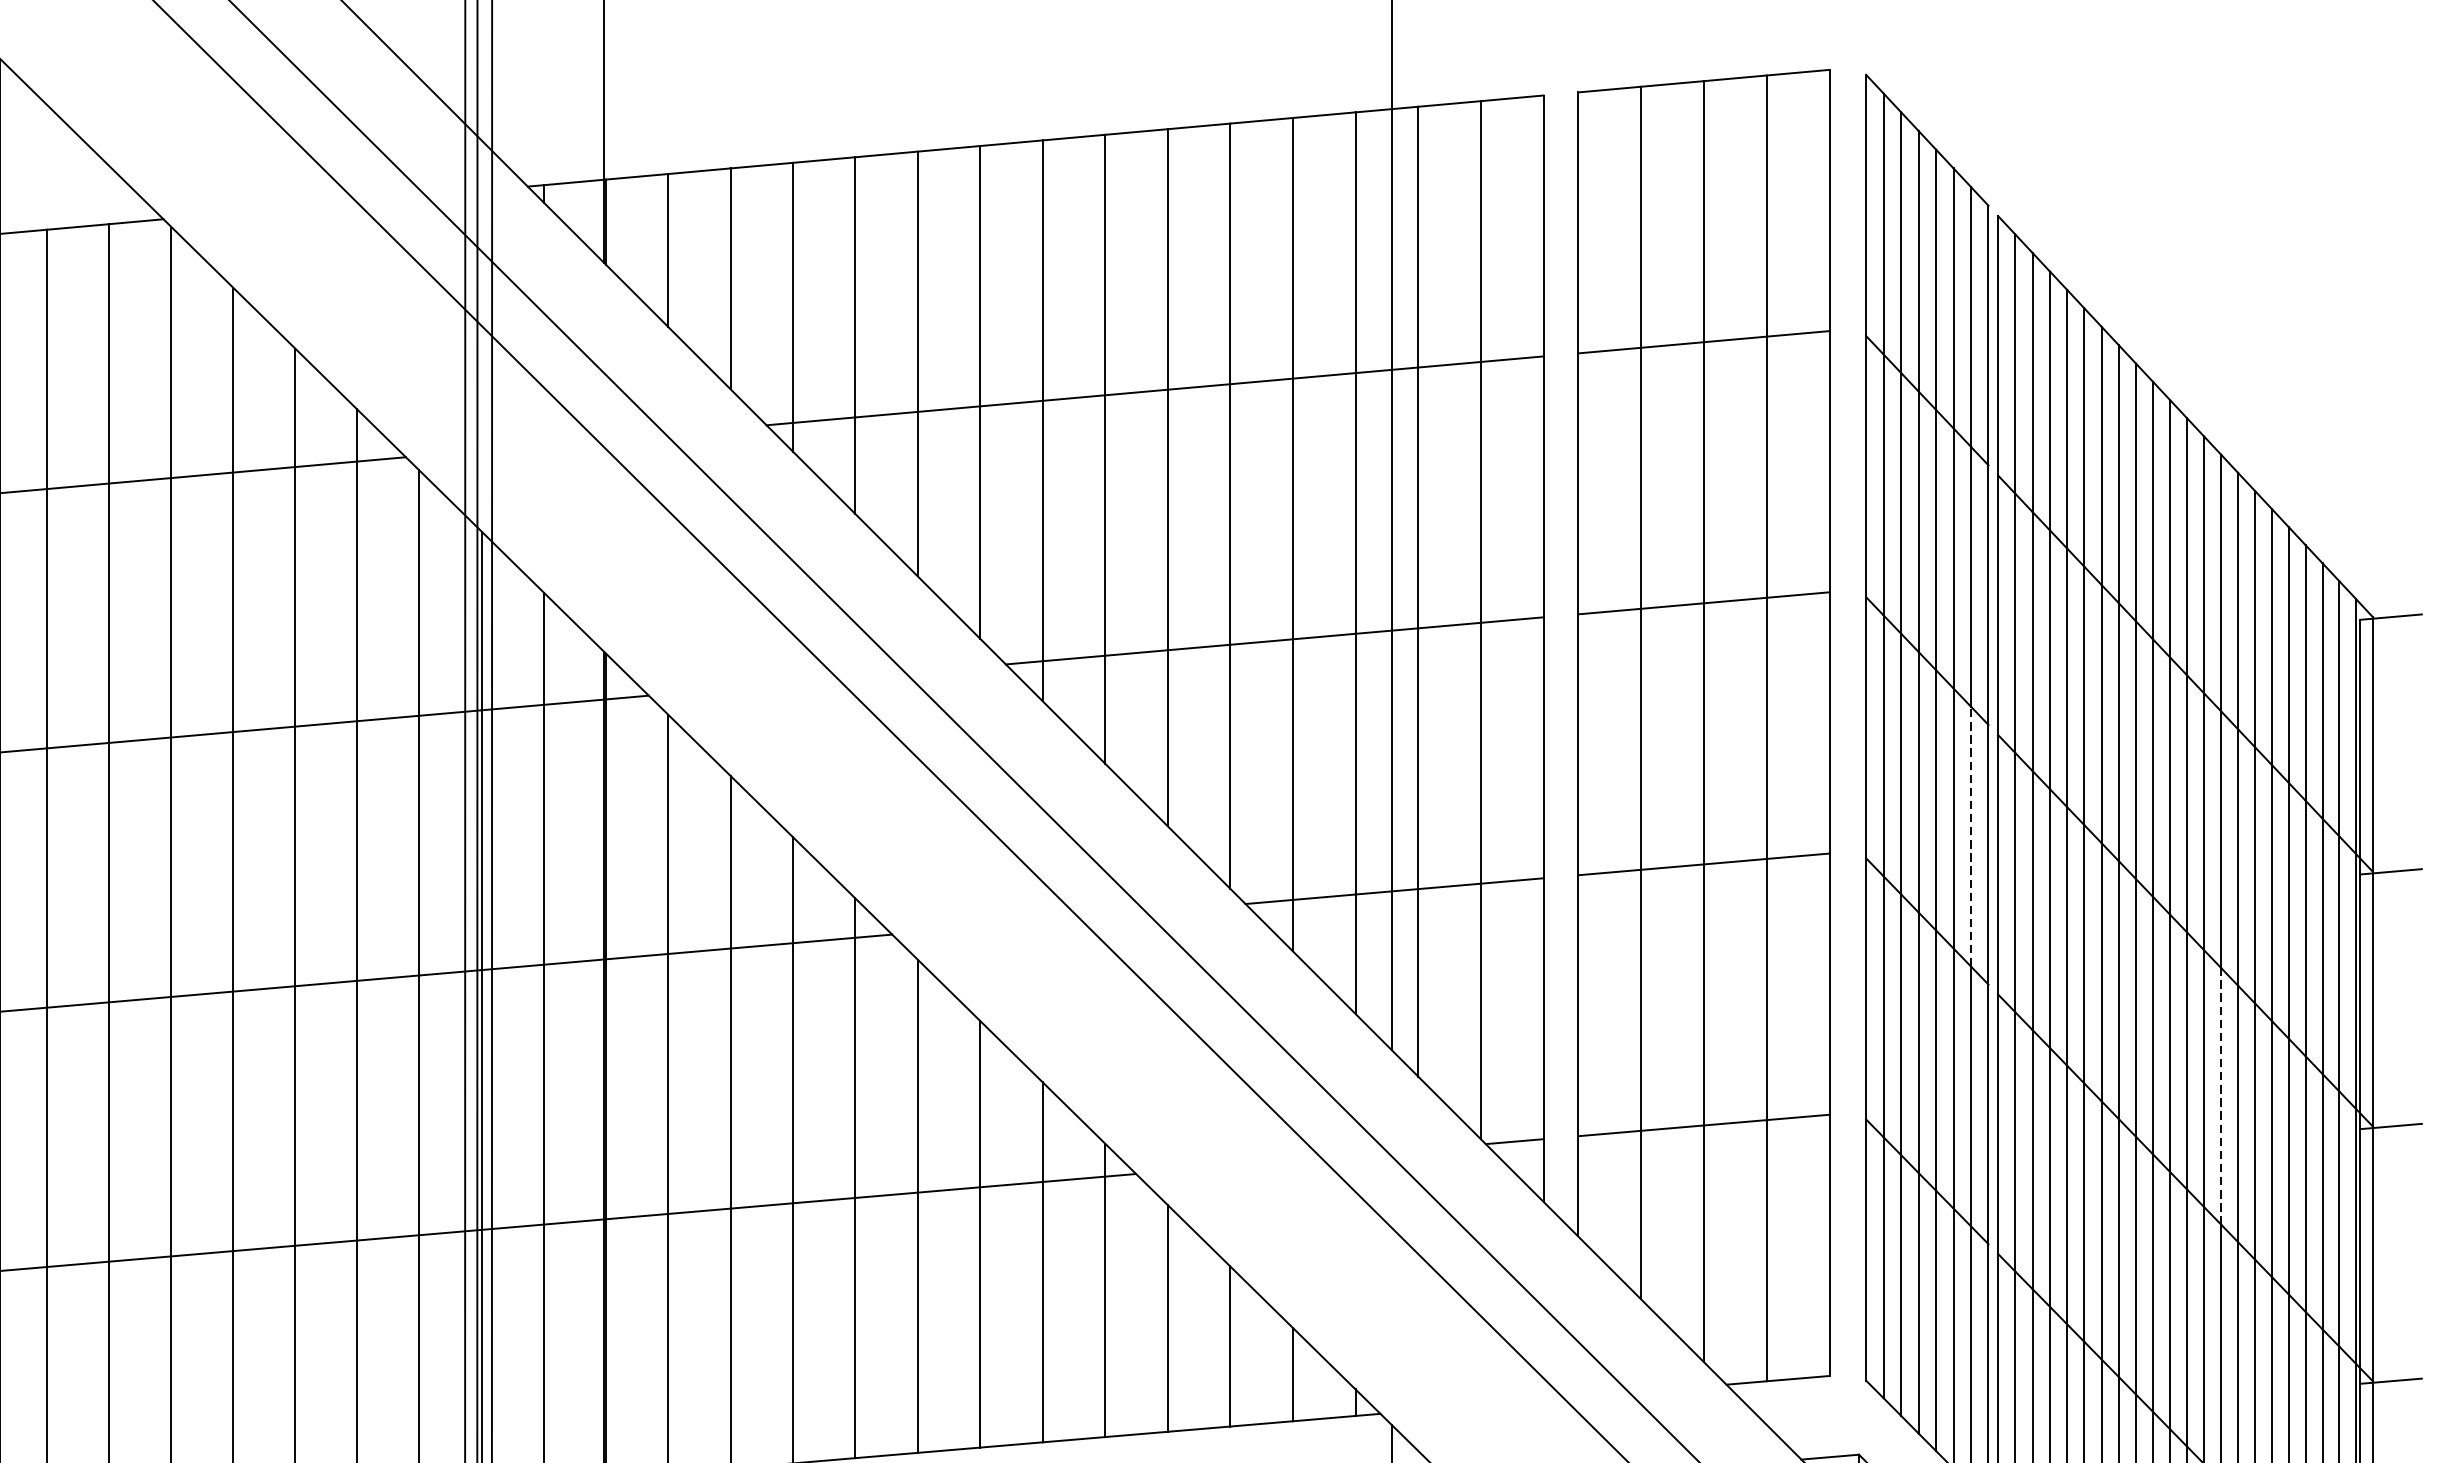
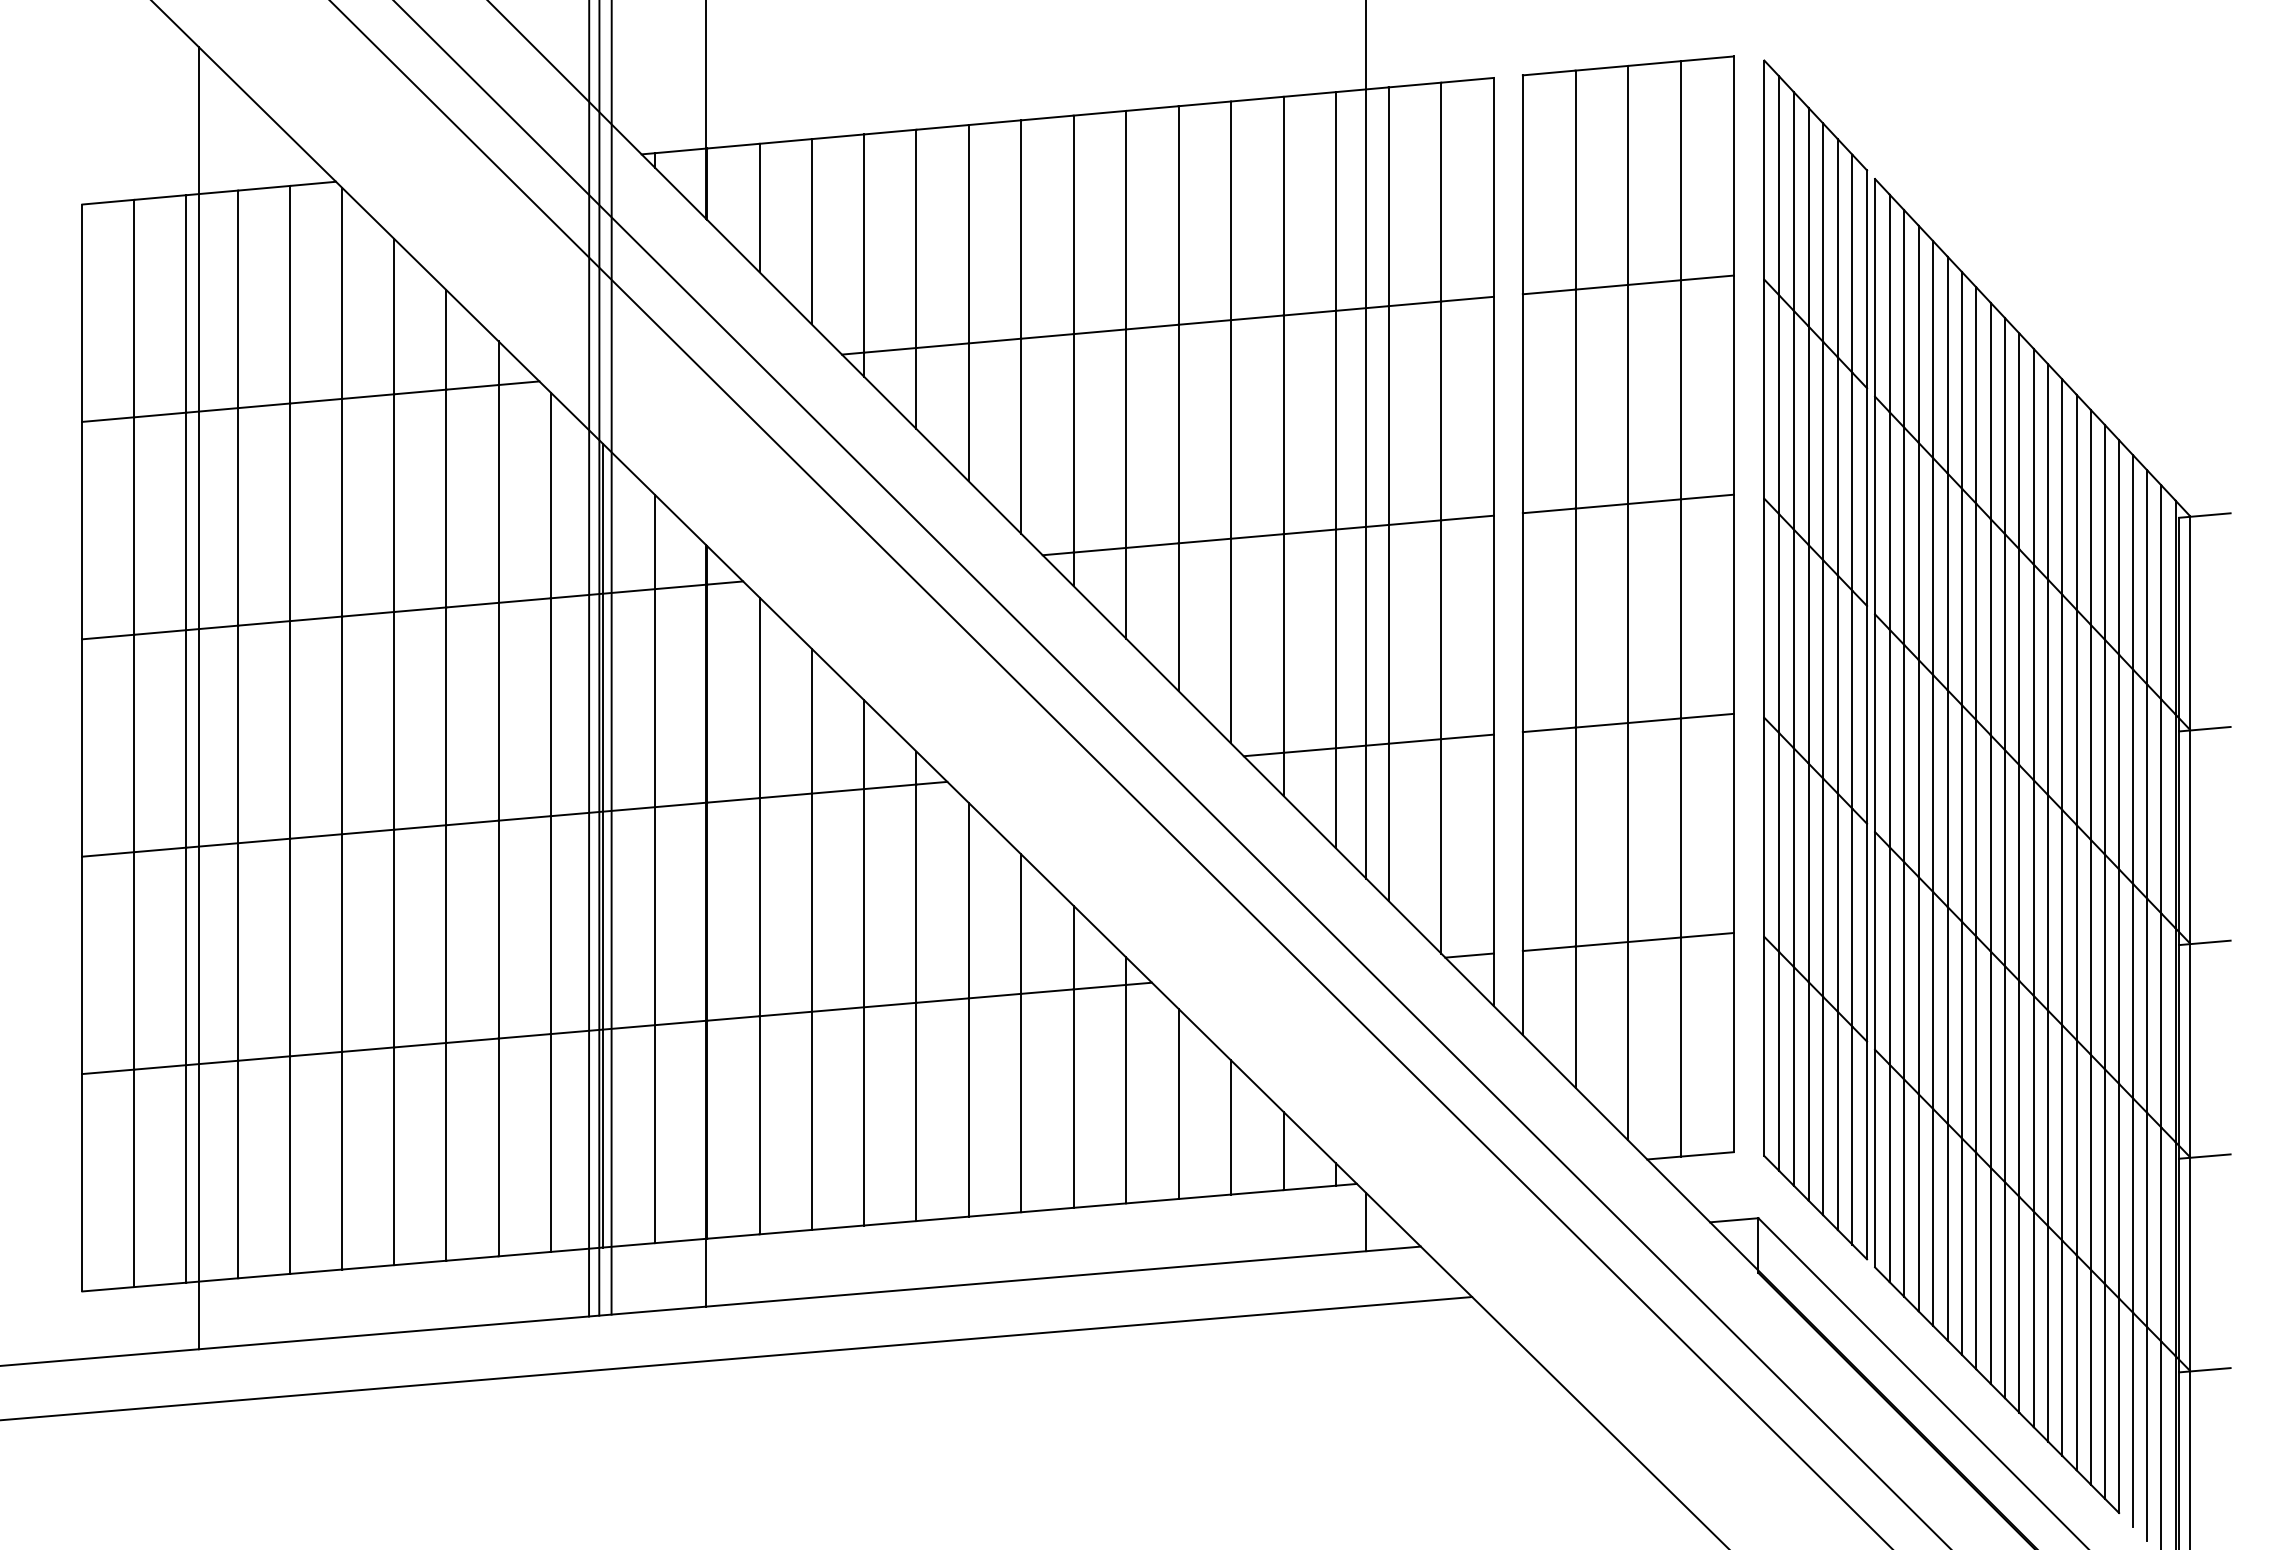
line: (1971, 836) -> (1852, 699), dashed -> solid
line: (2221, 1096) -> (2062, 917), dashed -> solid

